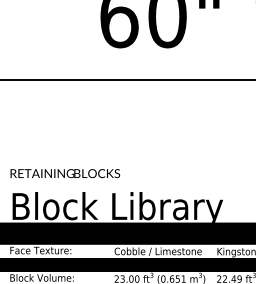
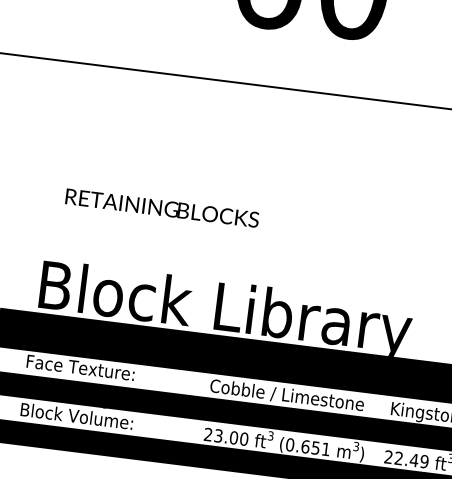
text: (65, 173) -> (162, 208), moved

